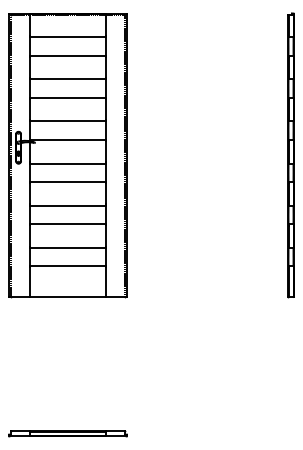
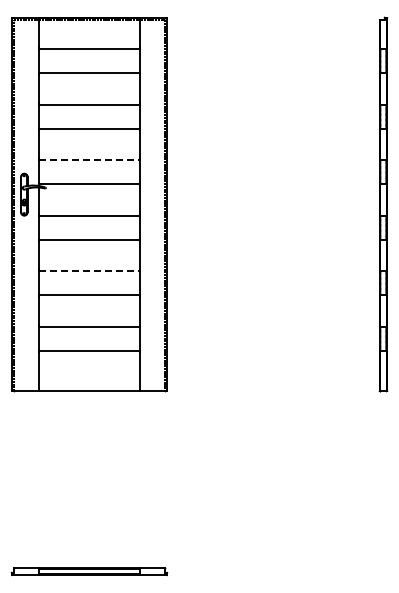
line: (68, 121) -> (89, 160), solid -> dashed
line: (68, 206) -> (89, 271), solid -> dashed

